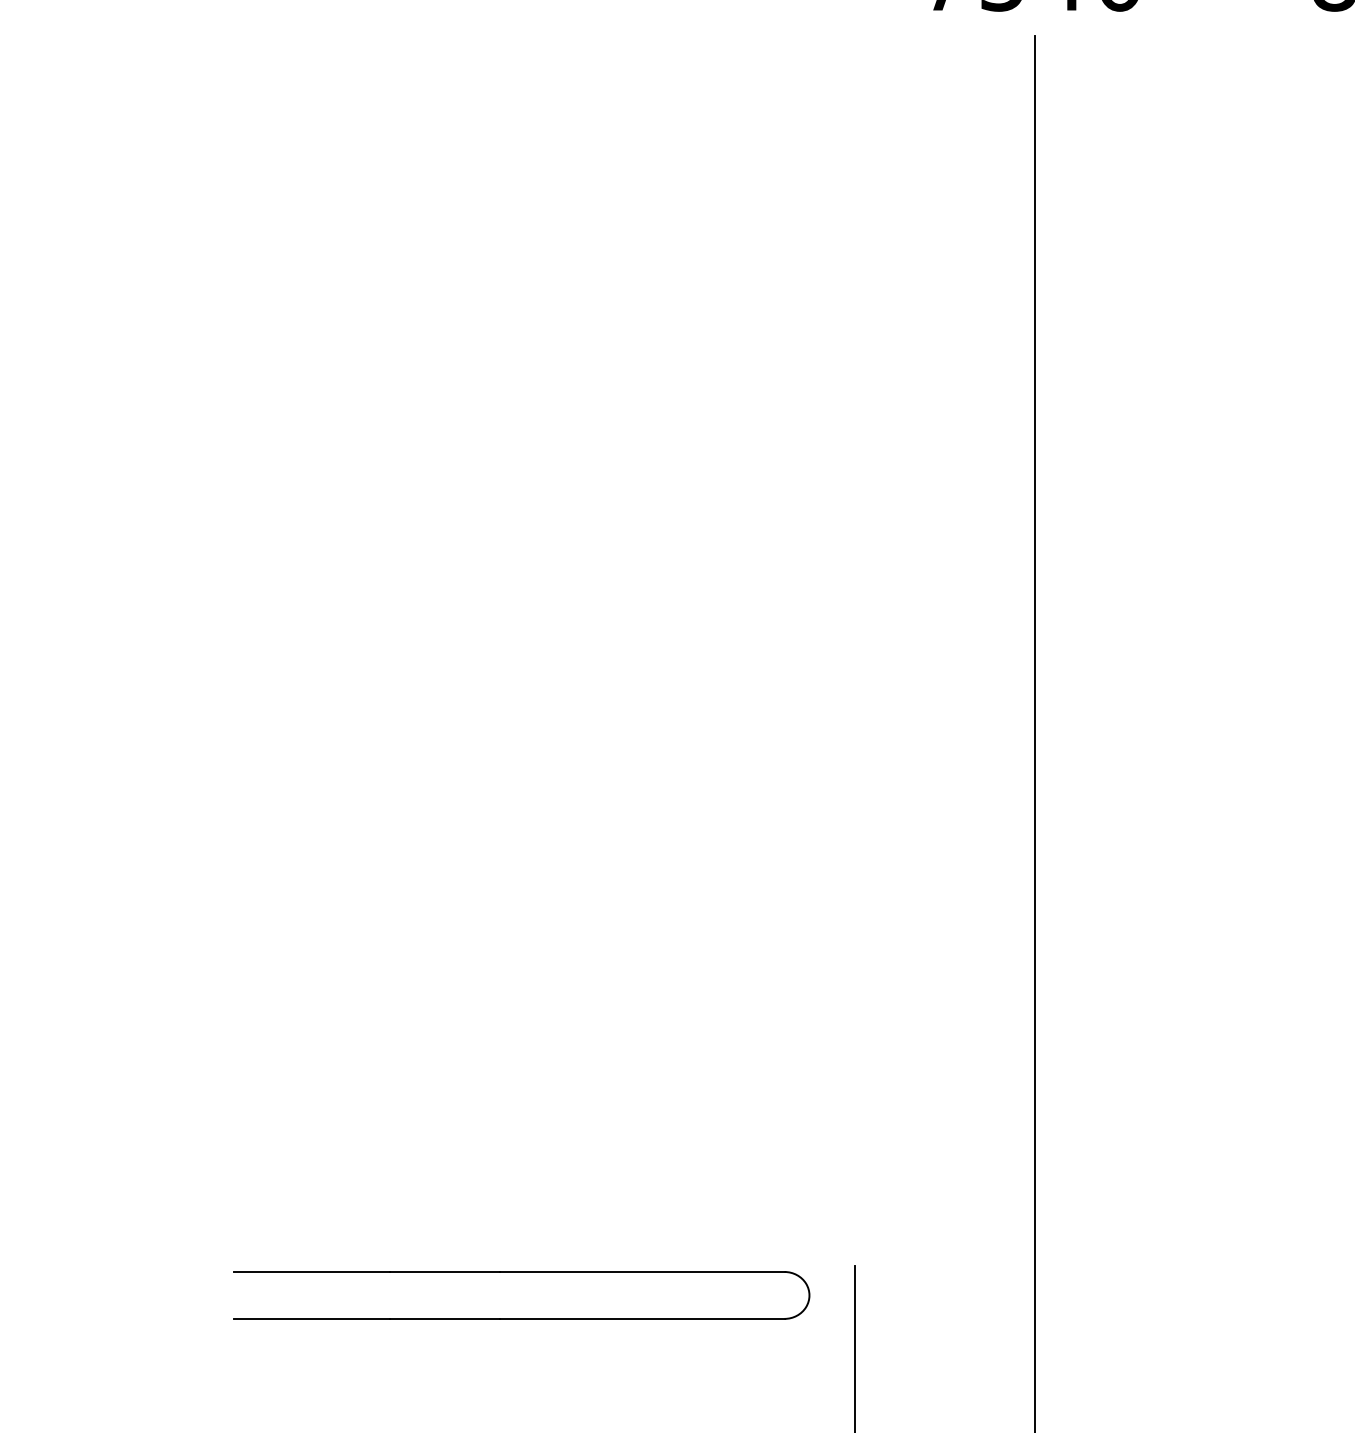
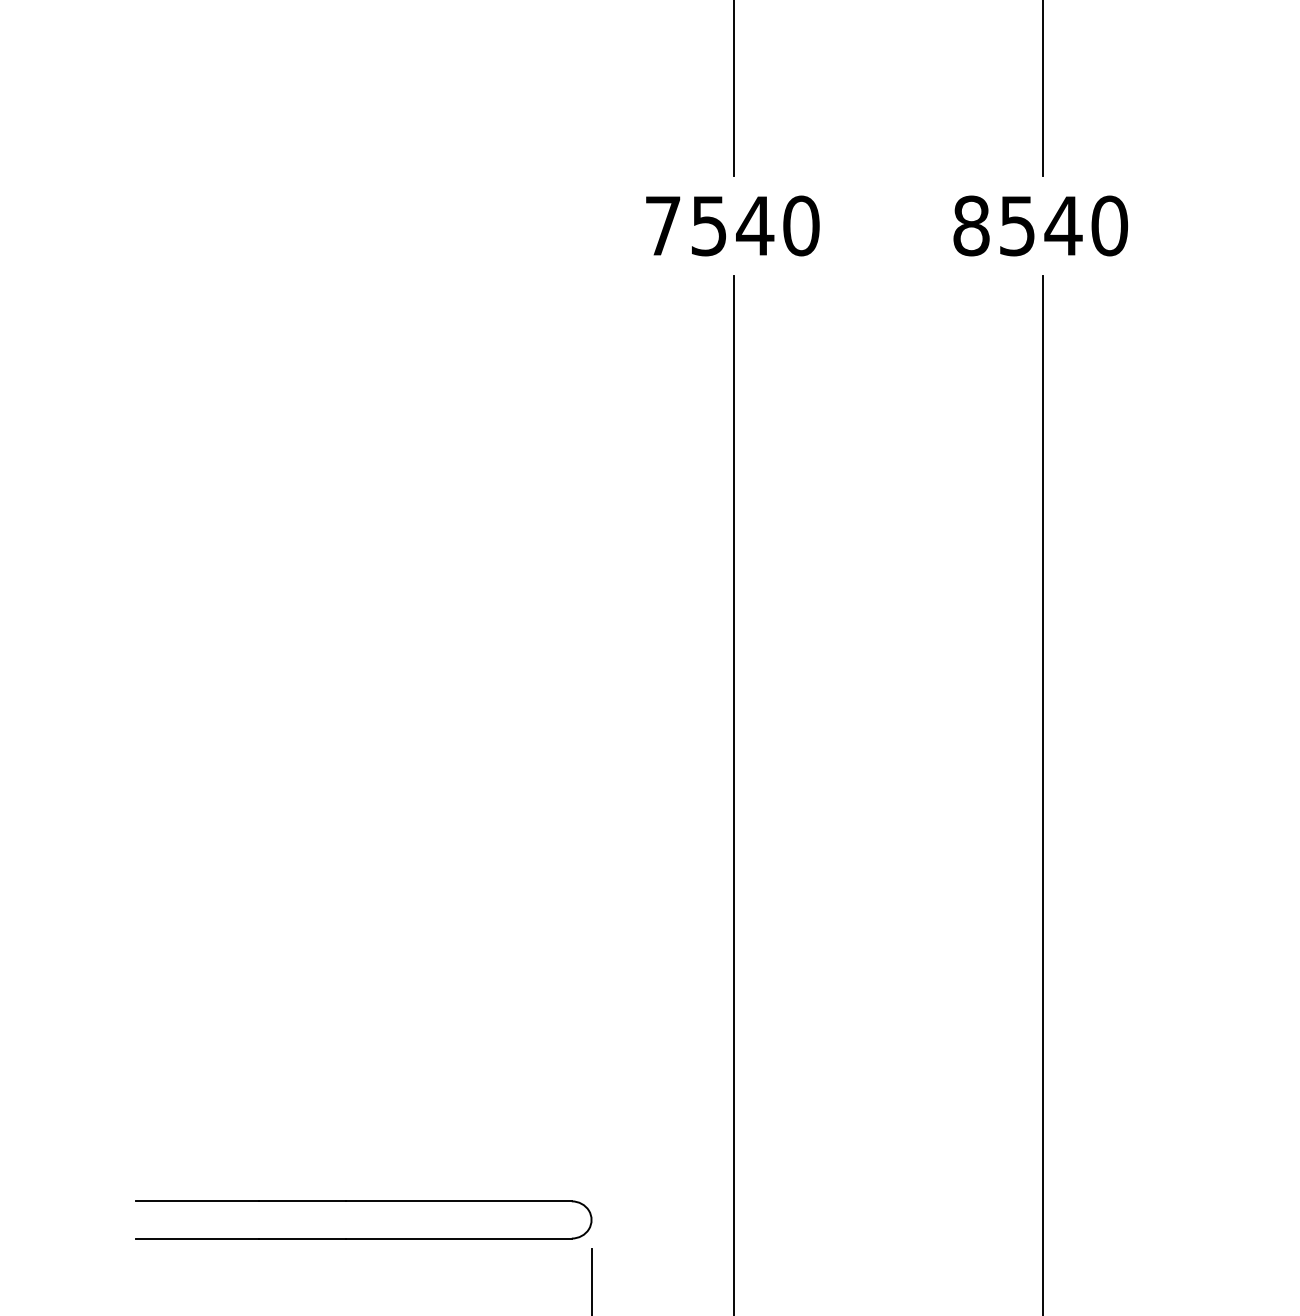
part: (521, 1272) -> (363, 1201), moved

